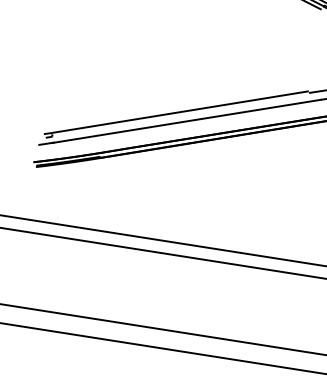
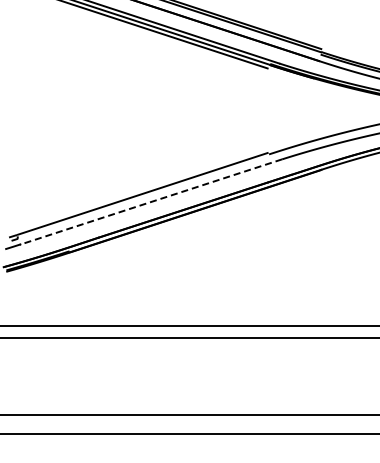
line: (187, 121) -> (151, 202), solid -> dashed

